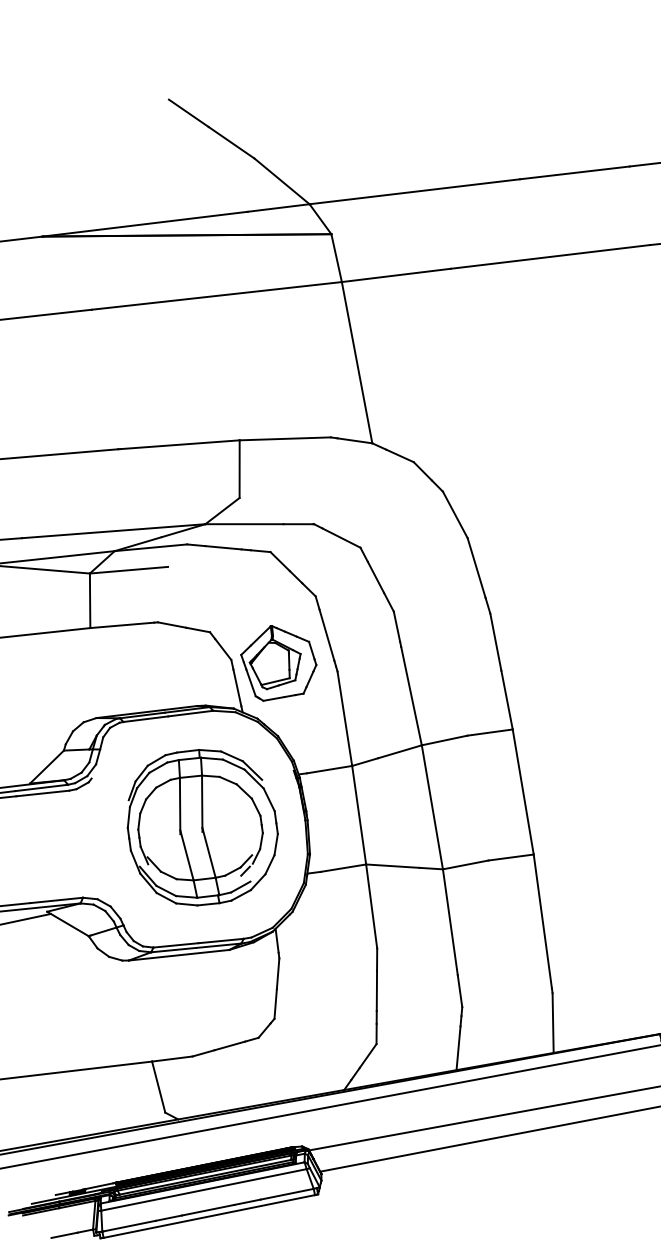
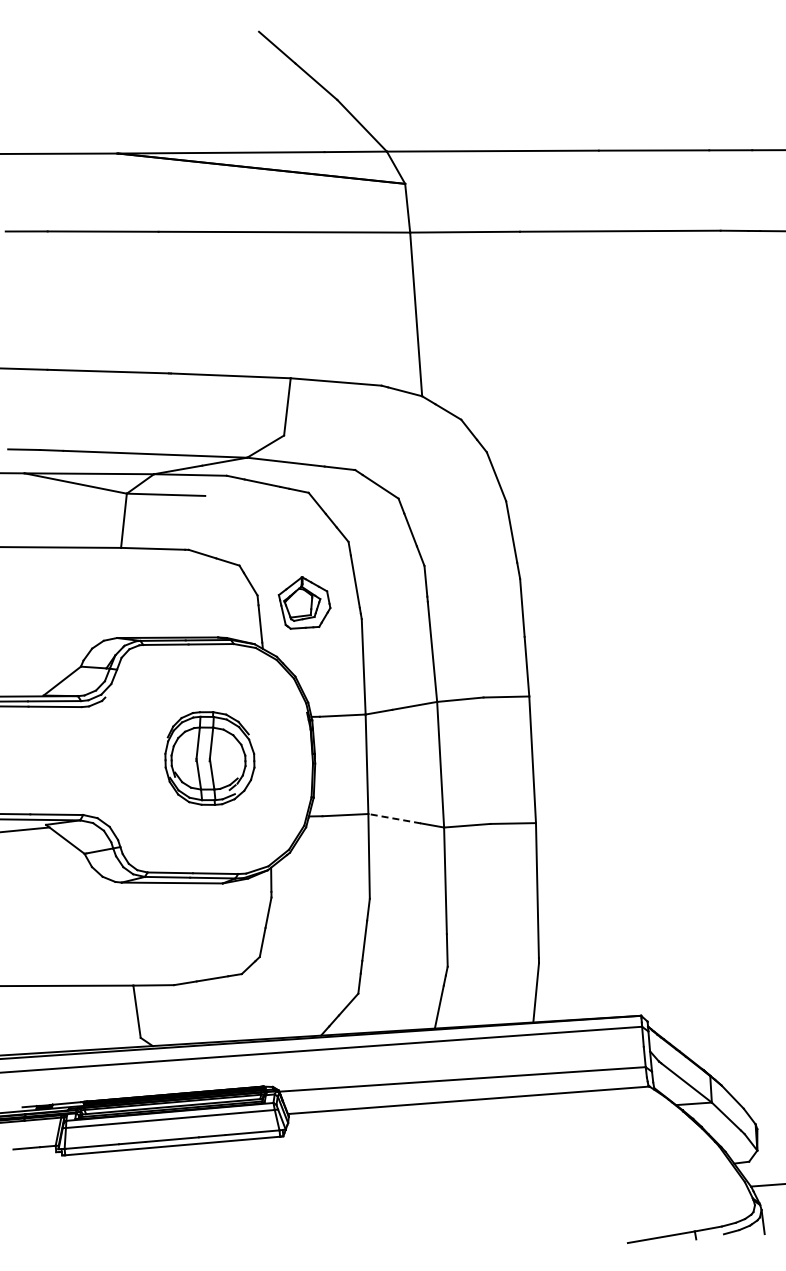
part: (278, 661) -> (304, 602), size x0.7
part: (202, 827) -> (209, 758), size x0.6
line: (392, 865) -> (394, 818), solid -> dashed

